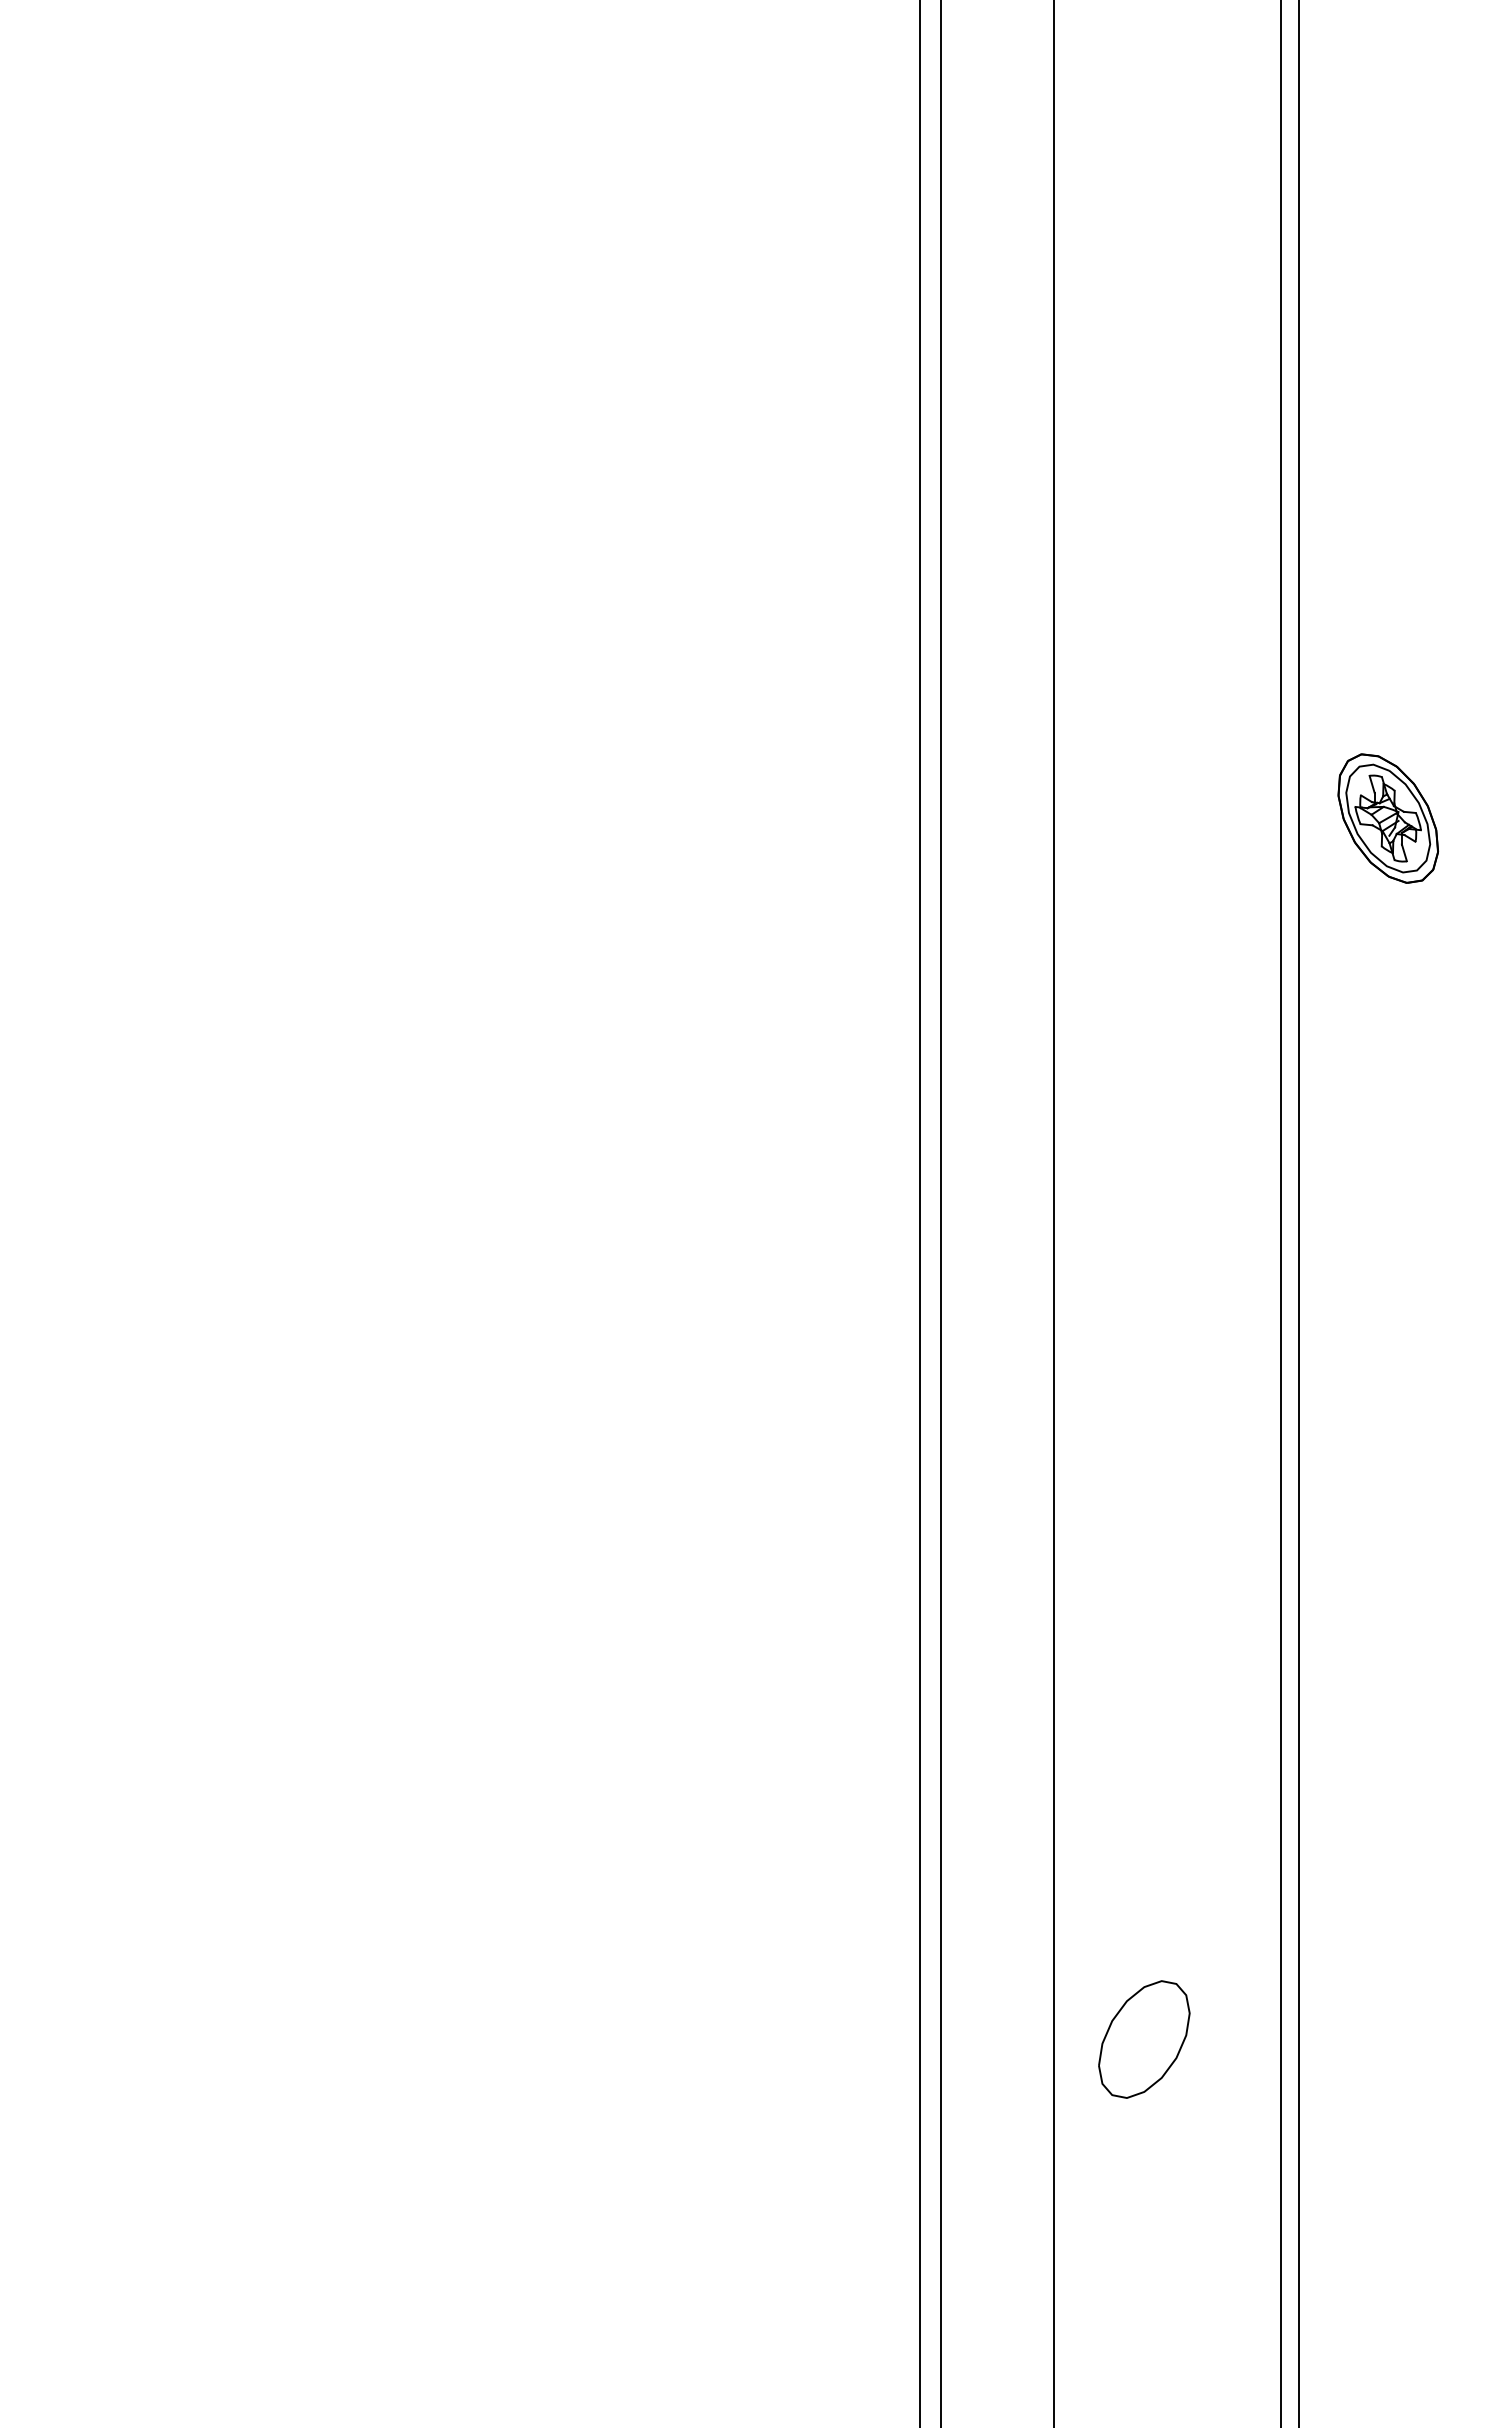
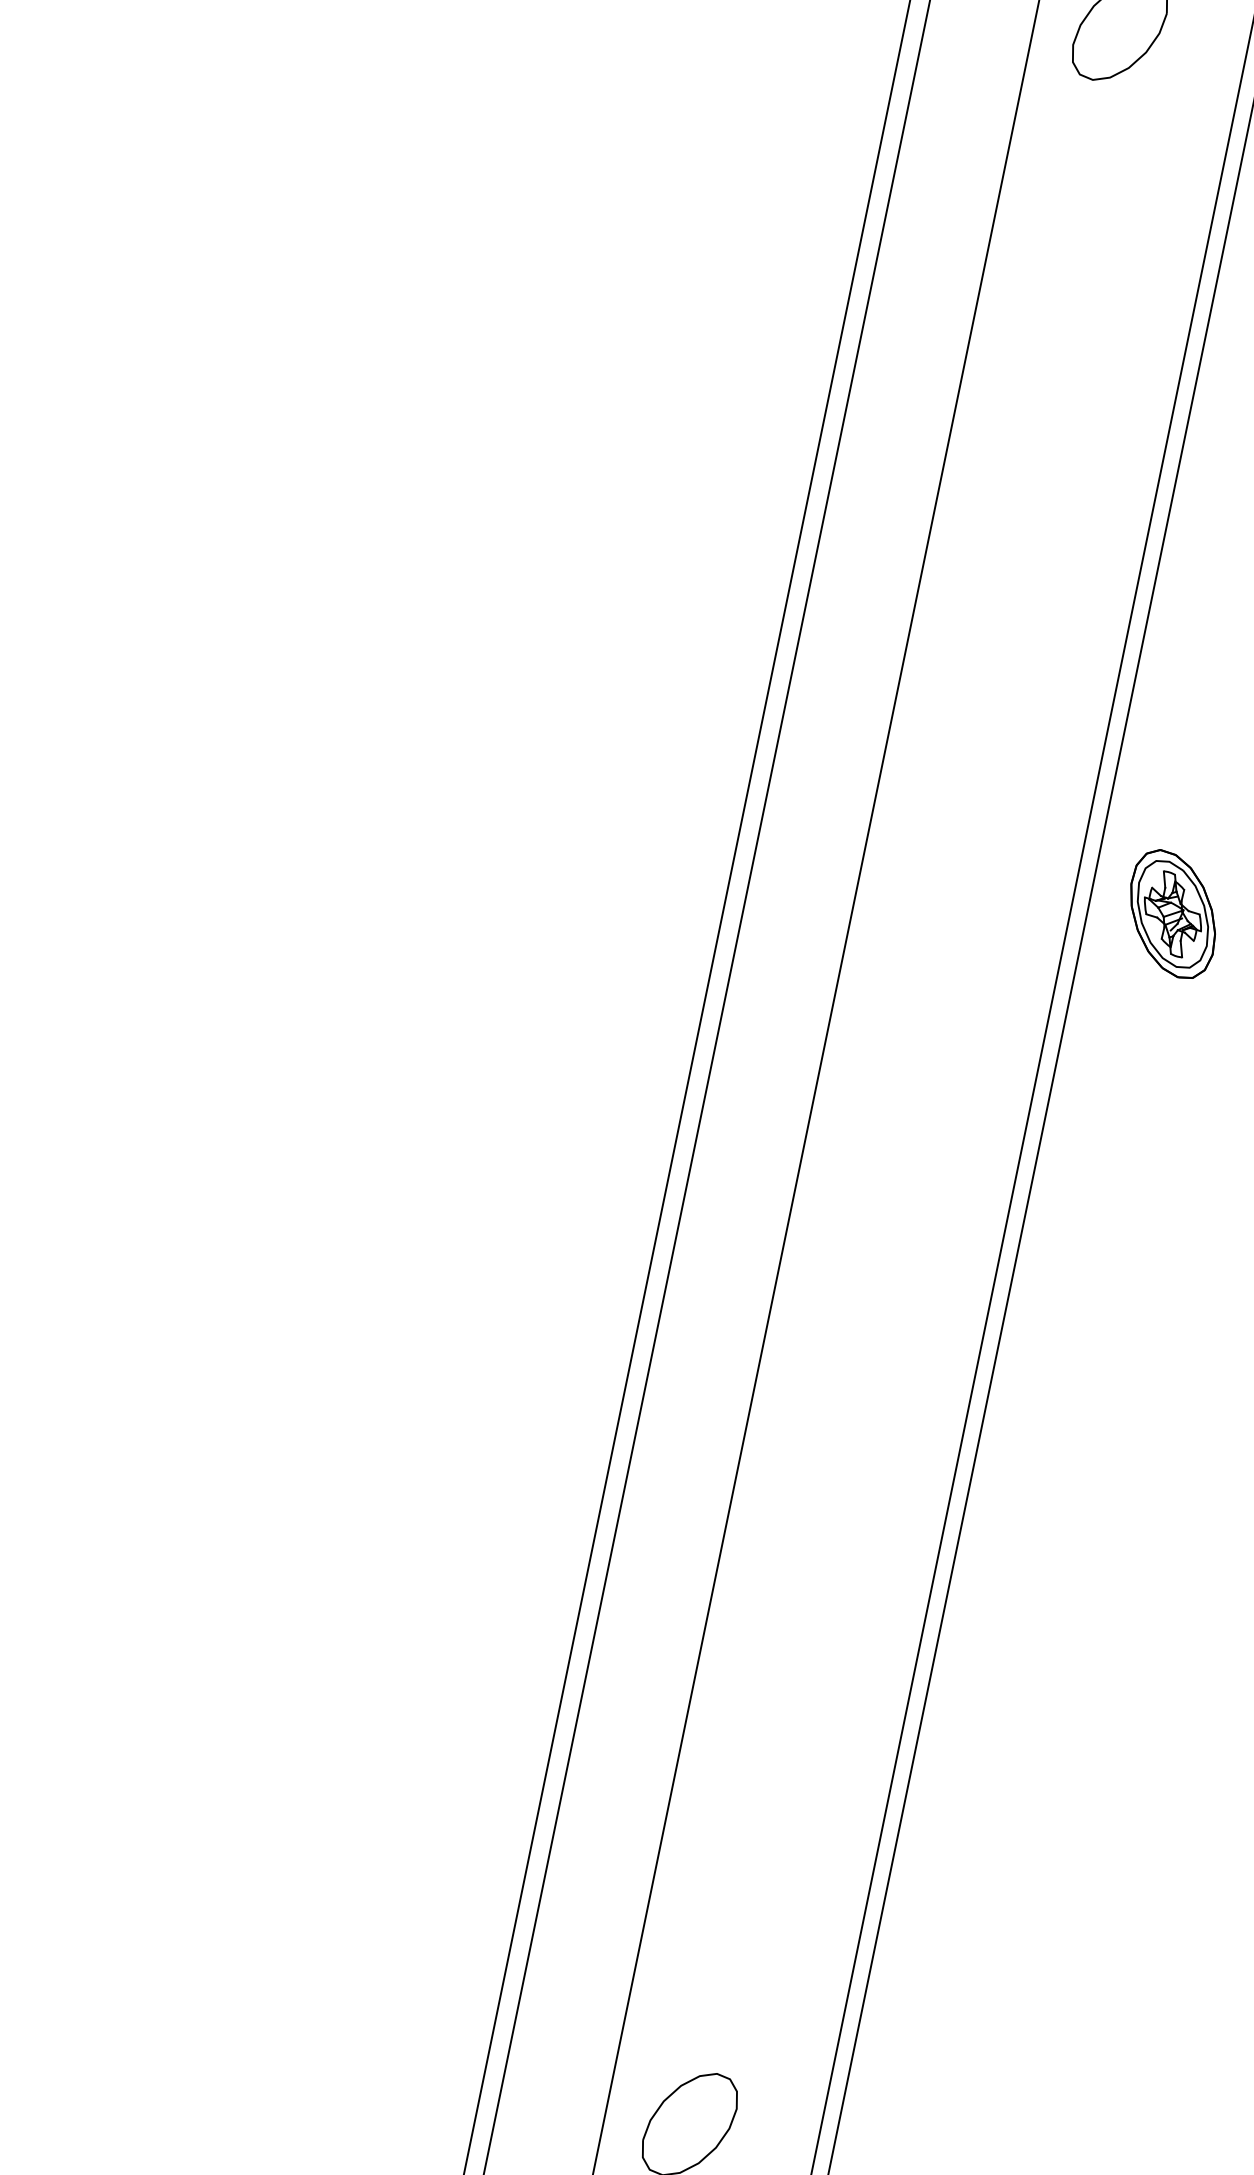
part: (1387, 818) -> (1172, 914), moved

